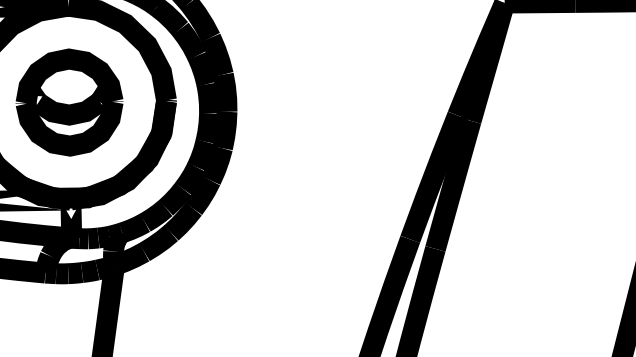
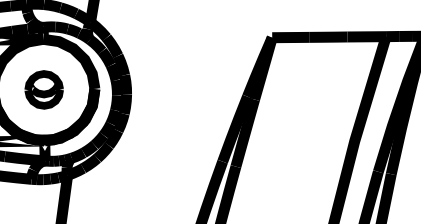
part: (70, 101) -> (44, 89), size x0.7

